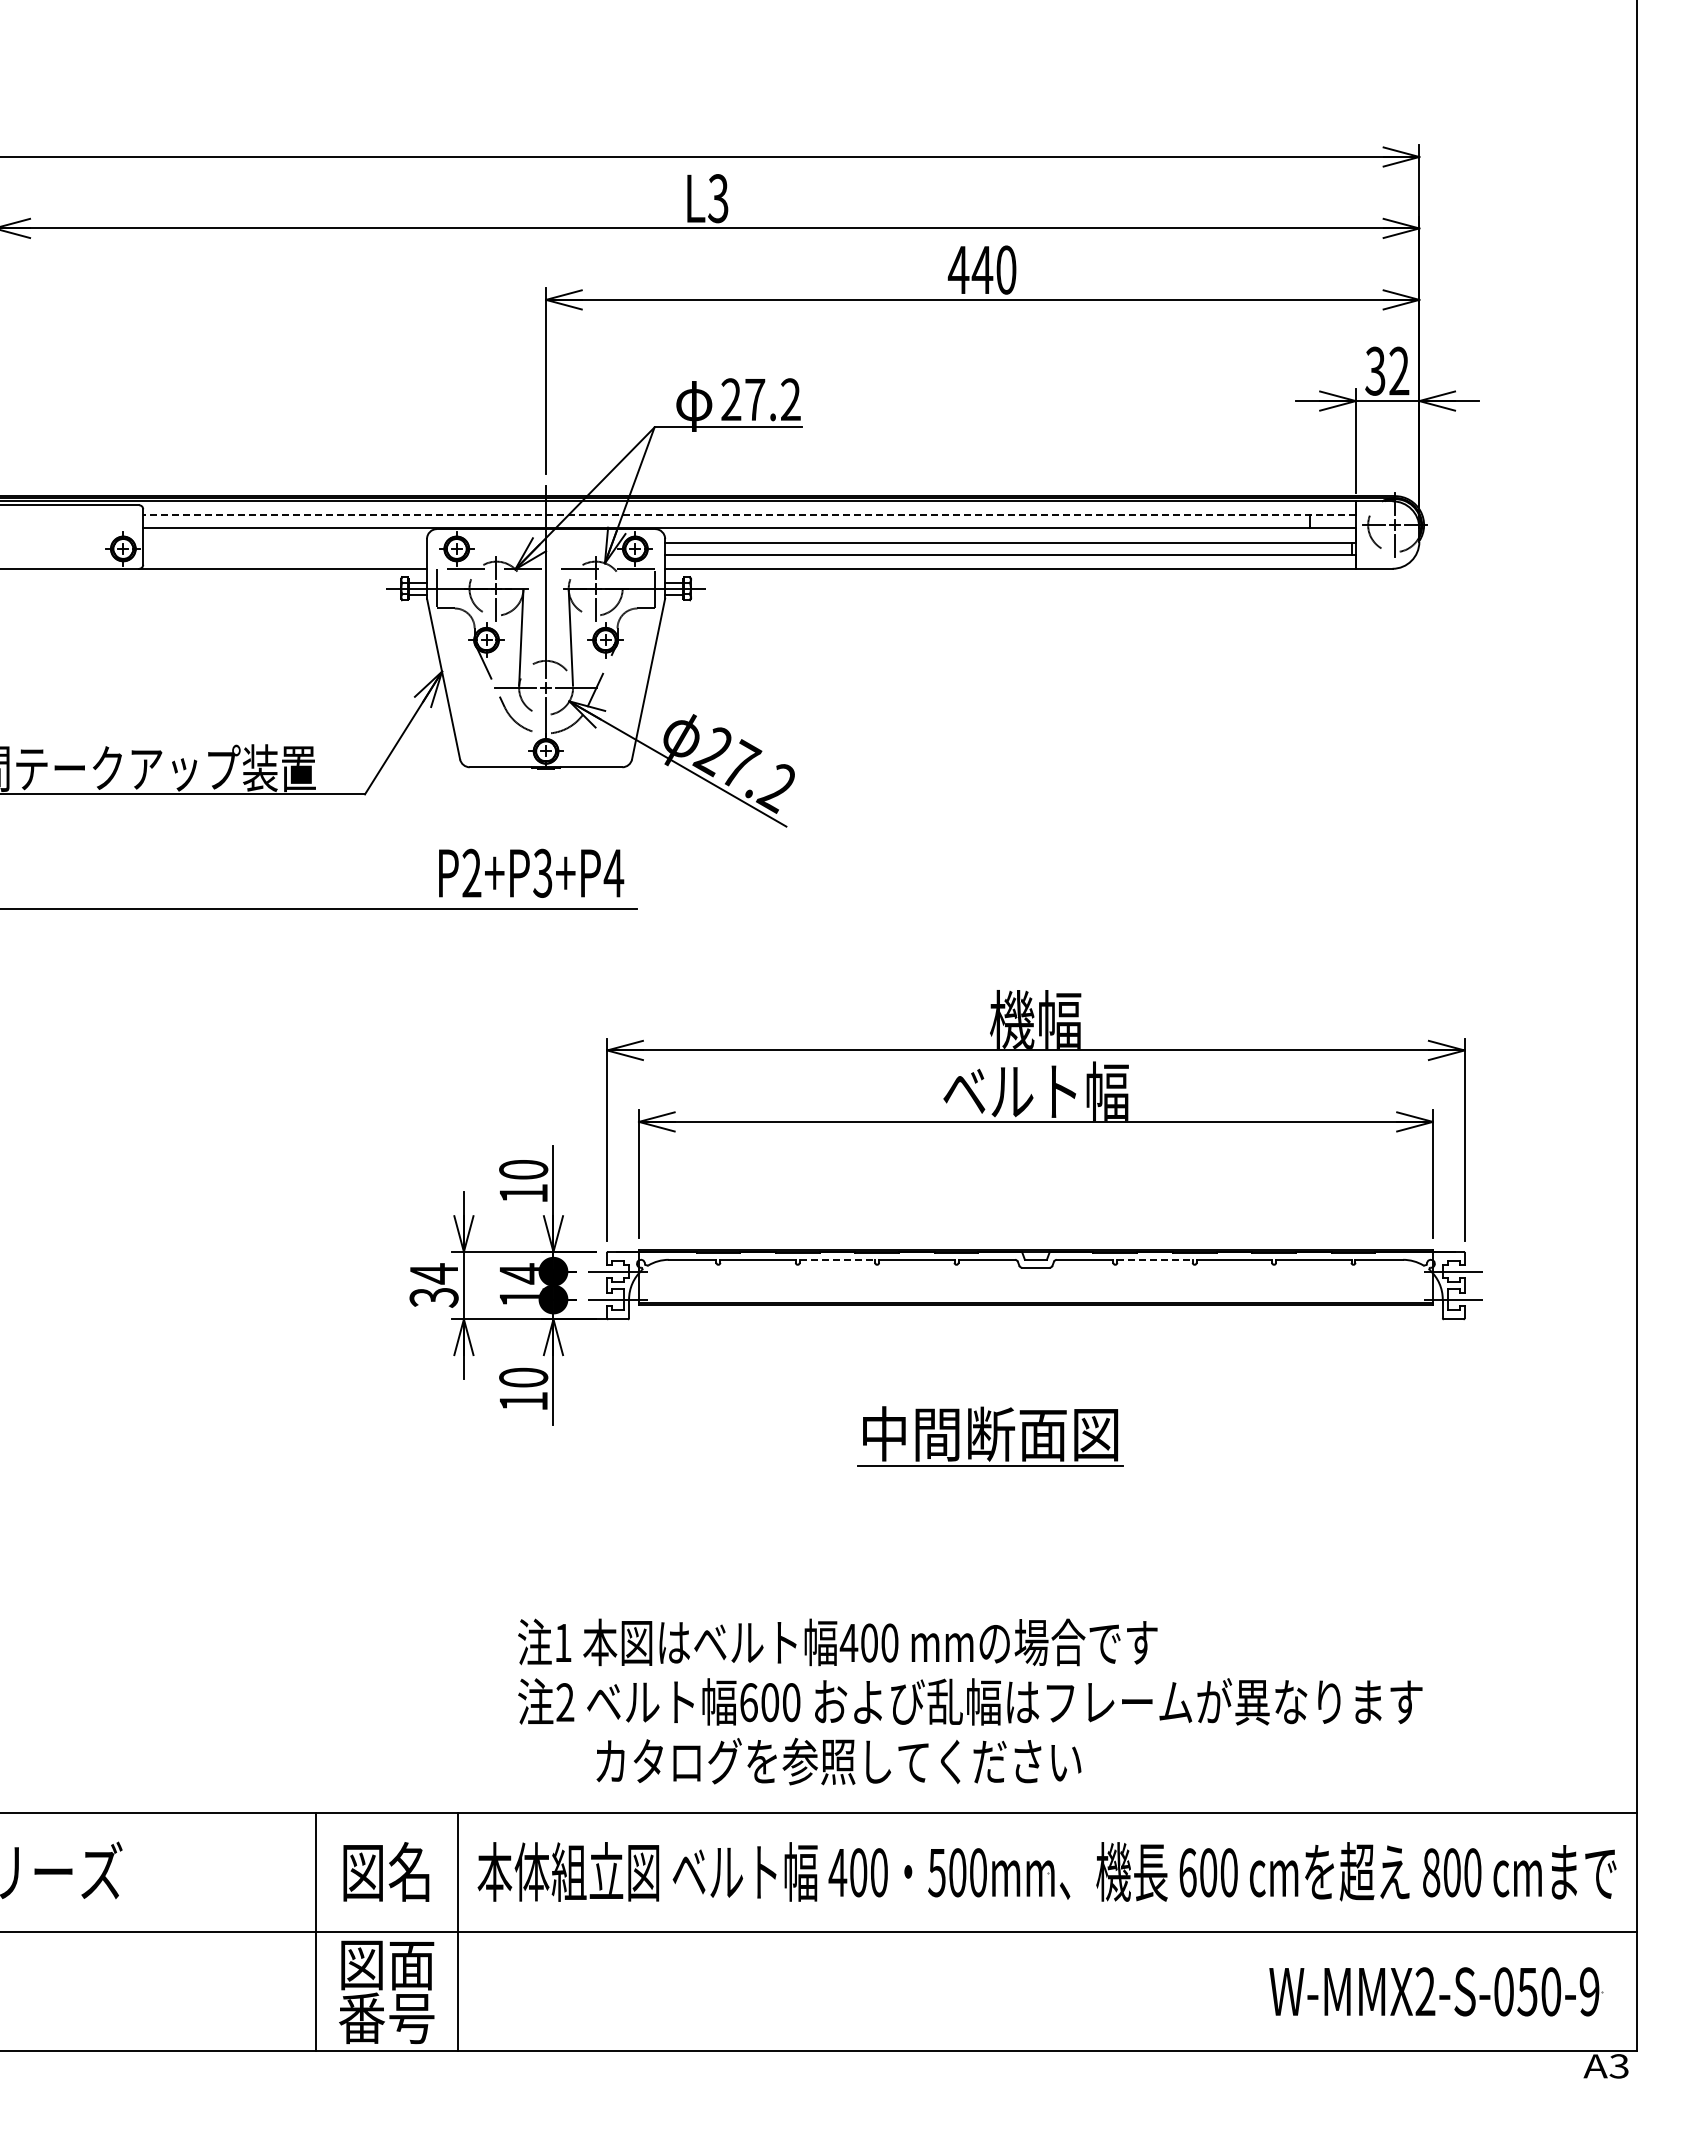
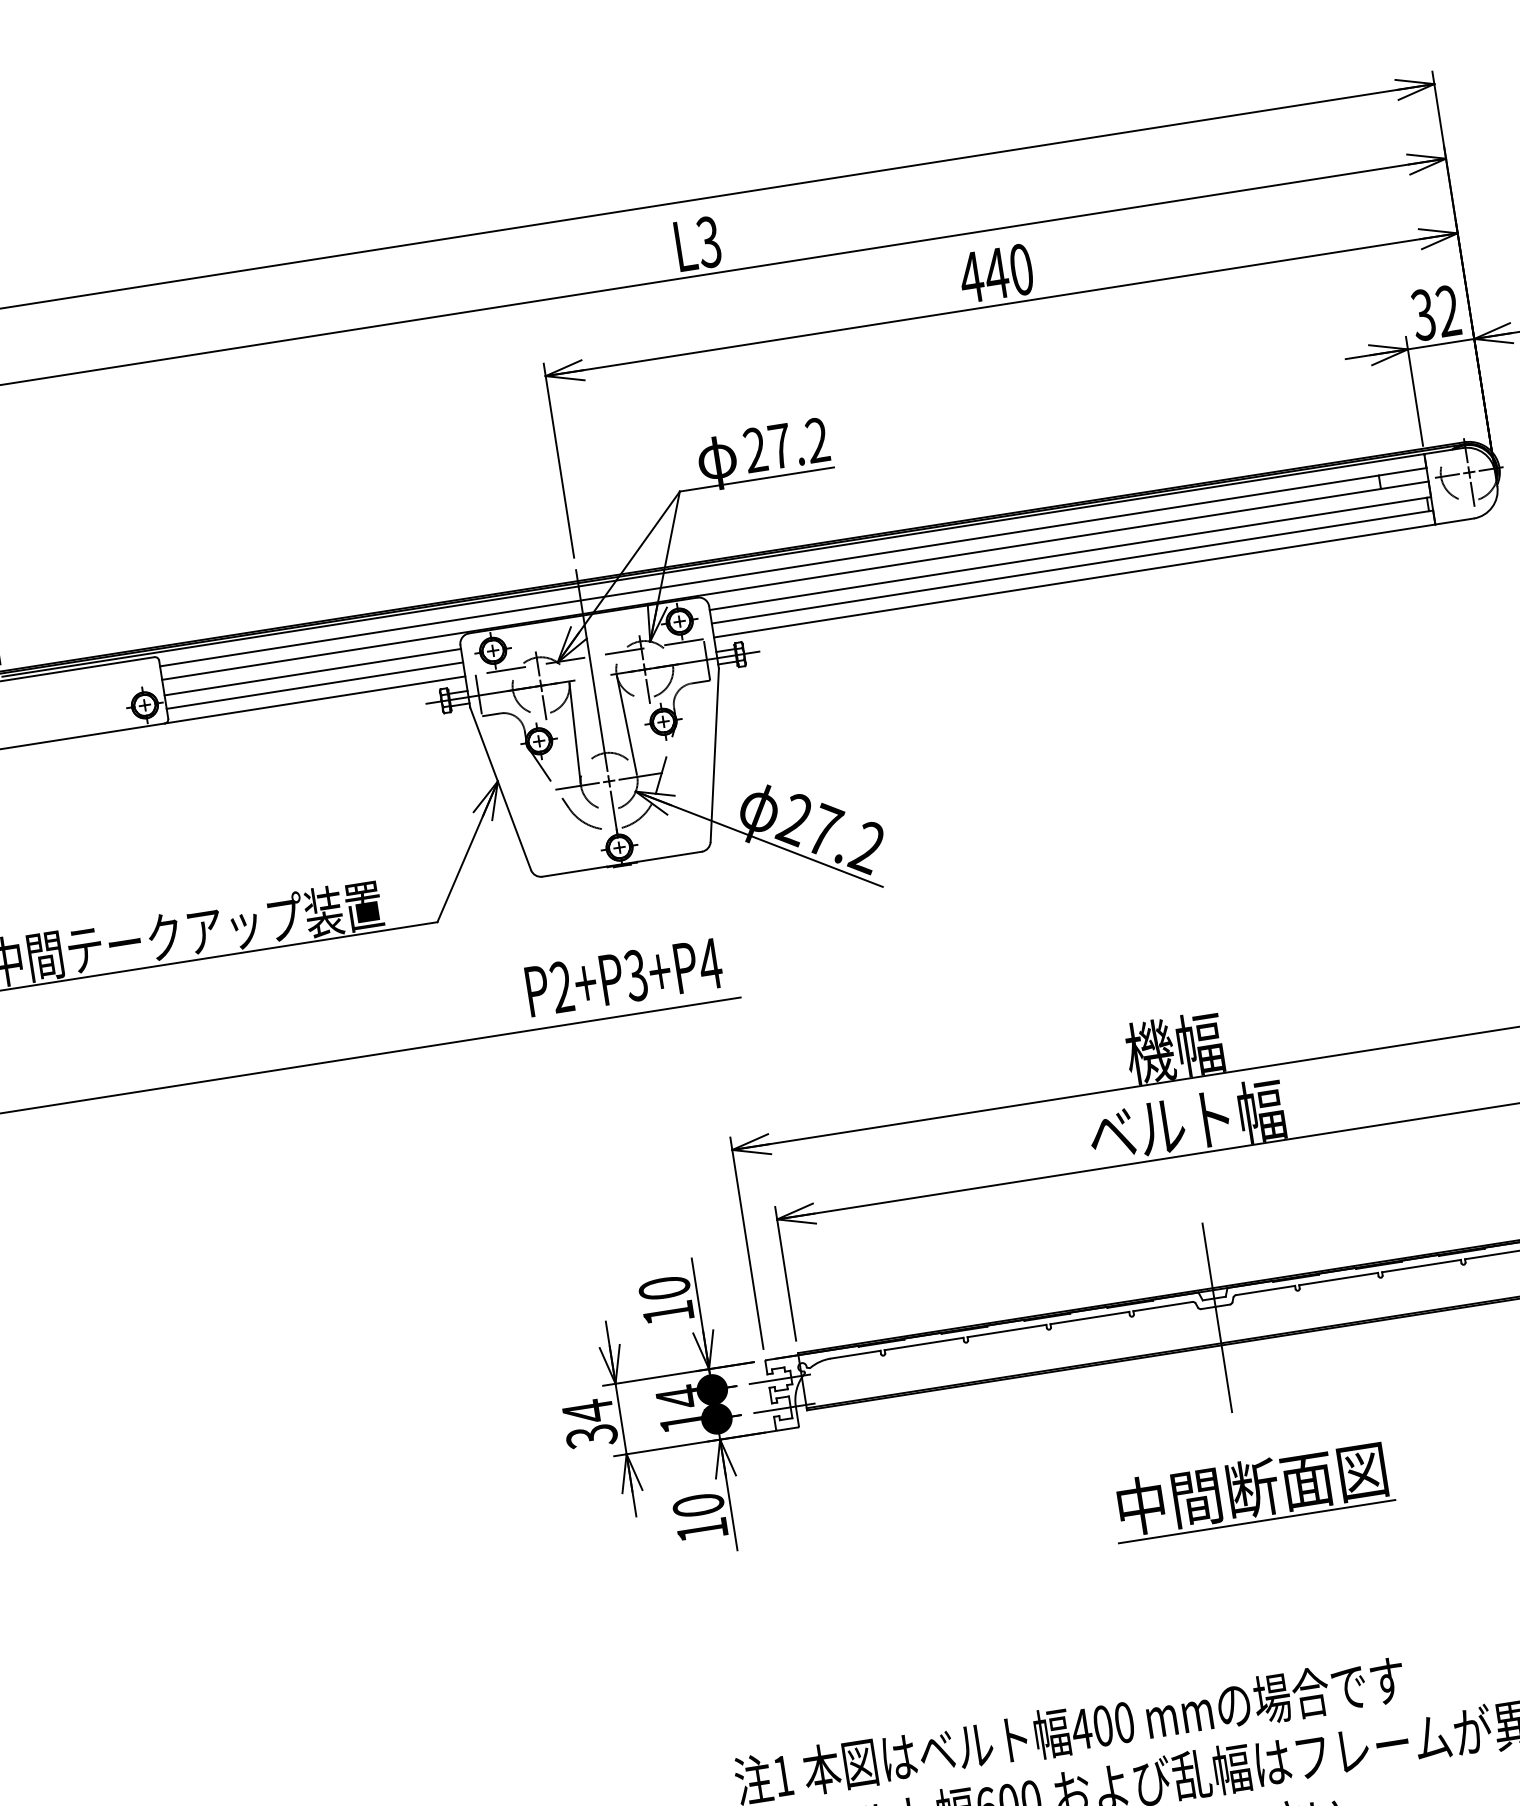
line: (749, 514) -> (793, 566), dashed -> solid
line: (285, 542) -> (313, 672), added
line: (285, 555) -> (315, 685), added
line: (837, 1259) -> (1006, 1330), dashed -> solid
line: (1155, 1259) -> (1339, 1278), dashed -> solid
line: (1035, 1278) -> (1216, 1318), added
part: (990, 1436) -> (1252, 1491), moved

